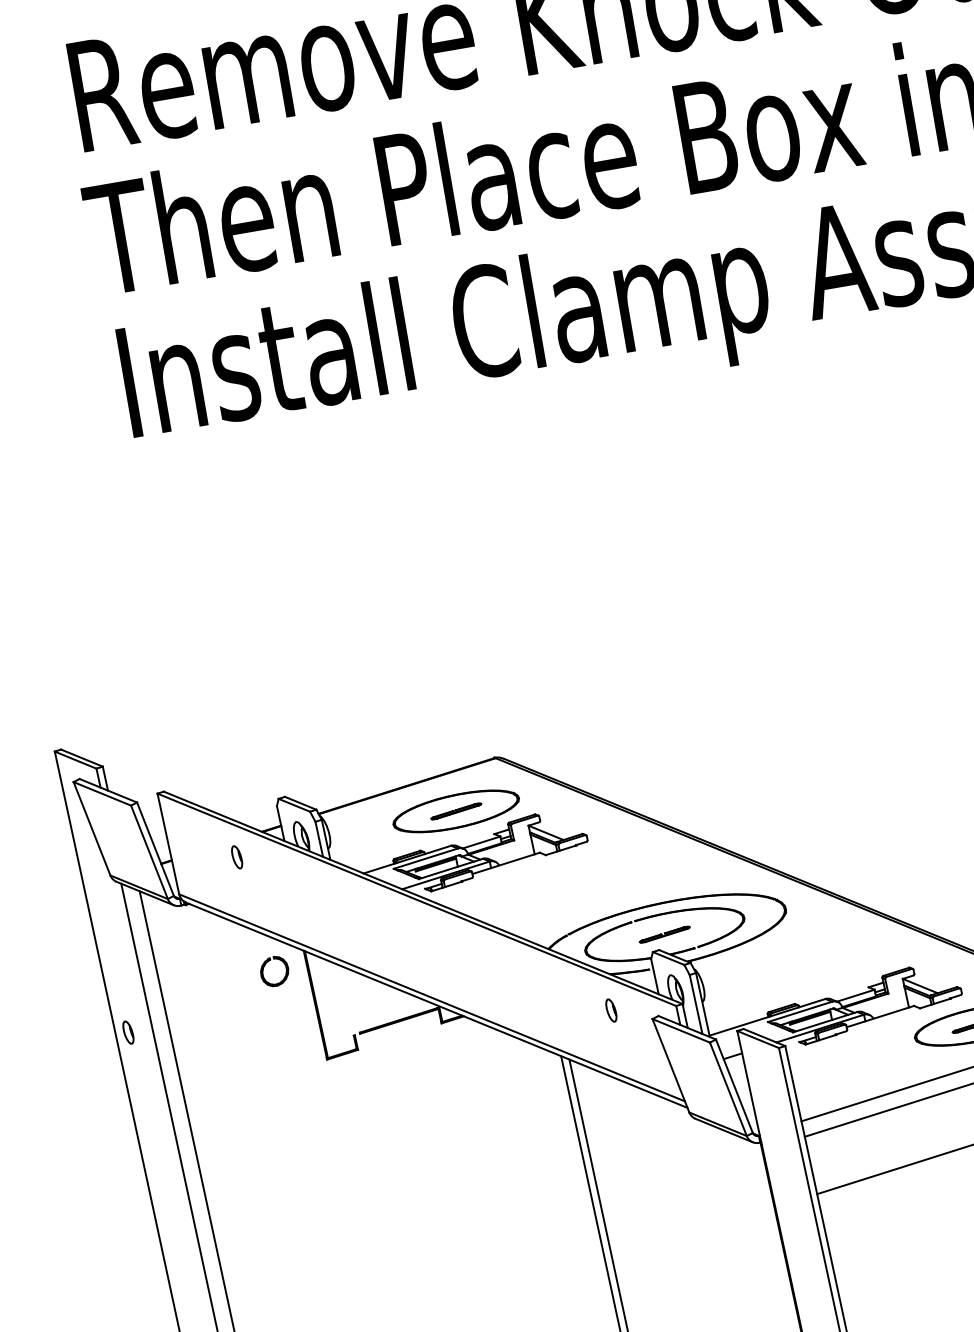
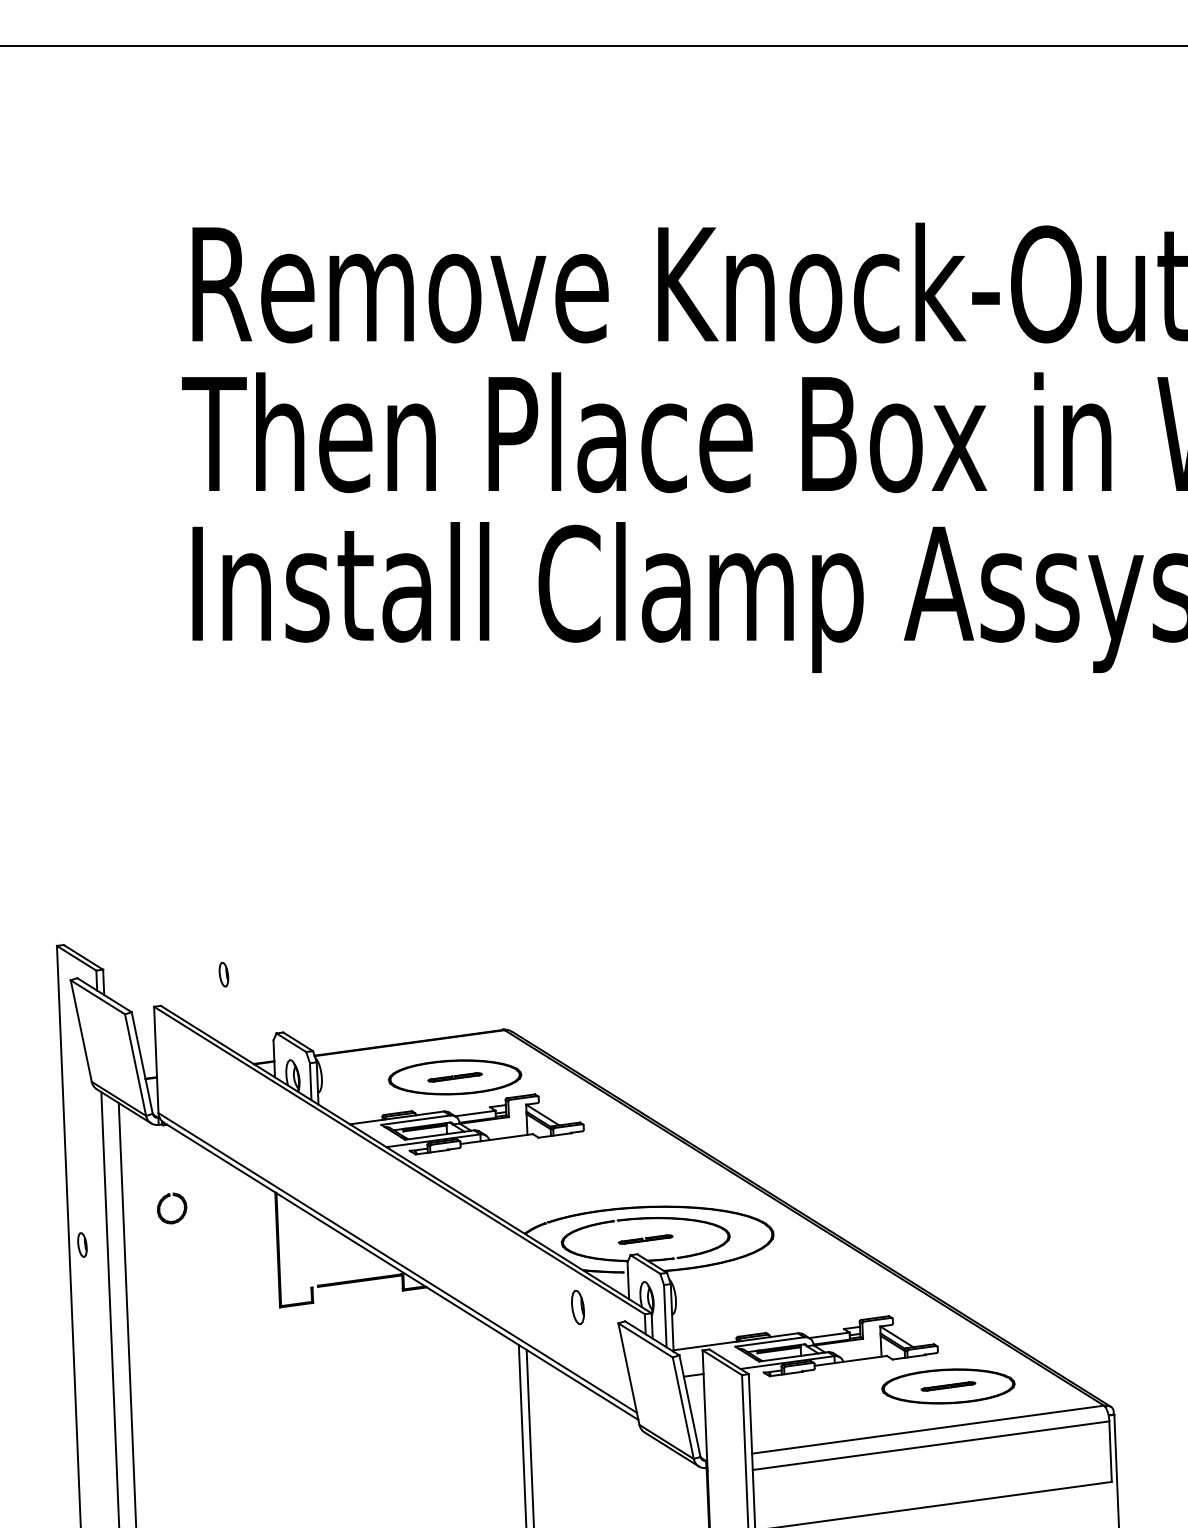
part: (236, 857) -> (223, 974), moved
part: (285, 973) -> (182, 1212), moved
part: (610, 1010) -> (577, 1307), size x1.4

